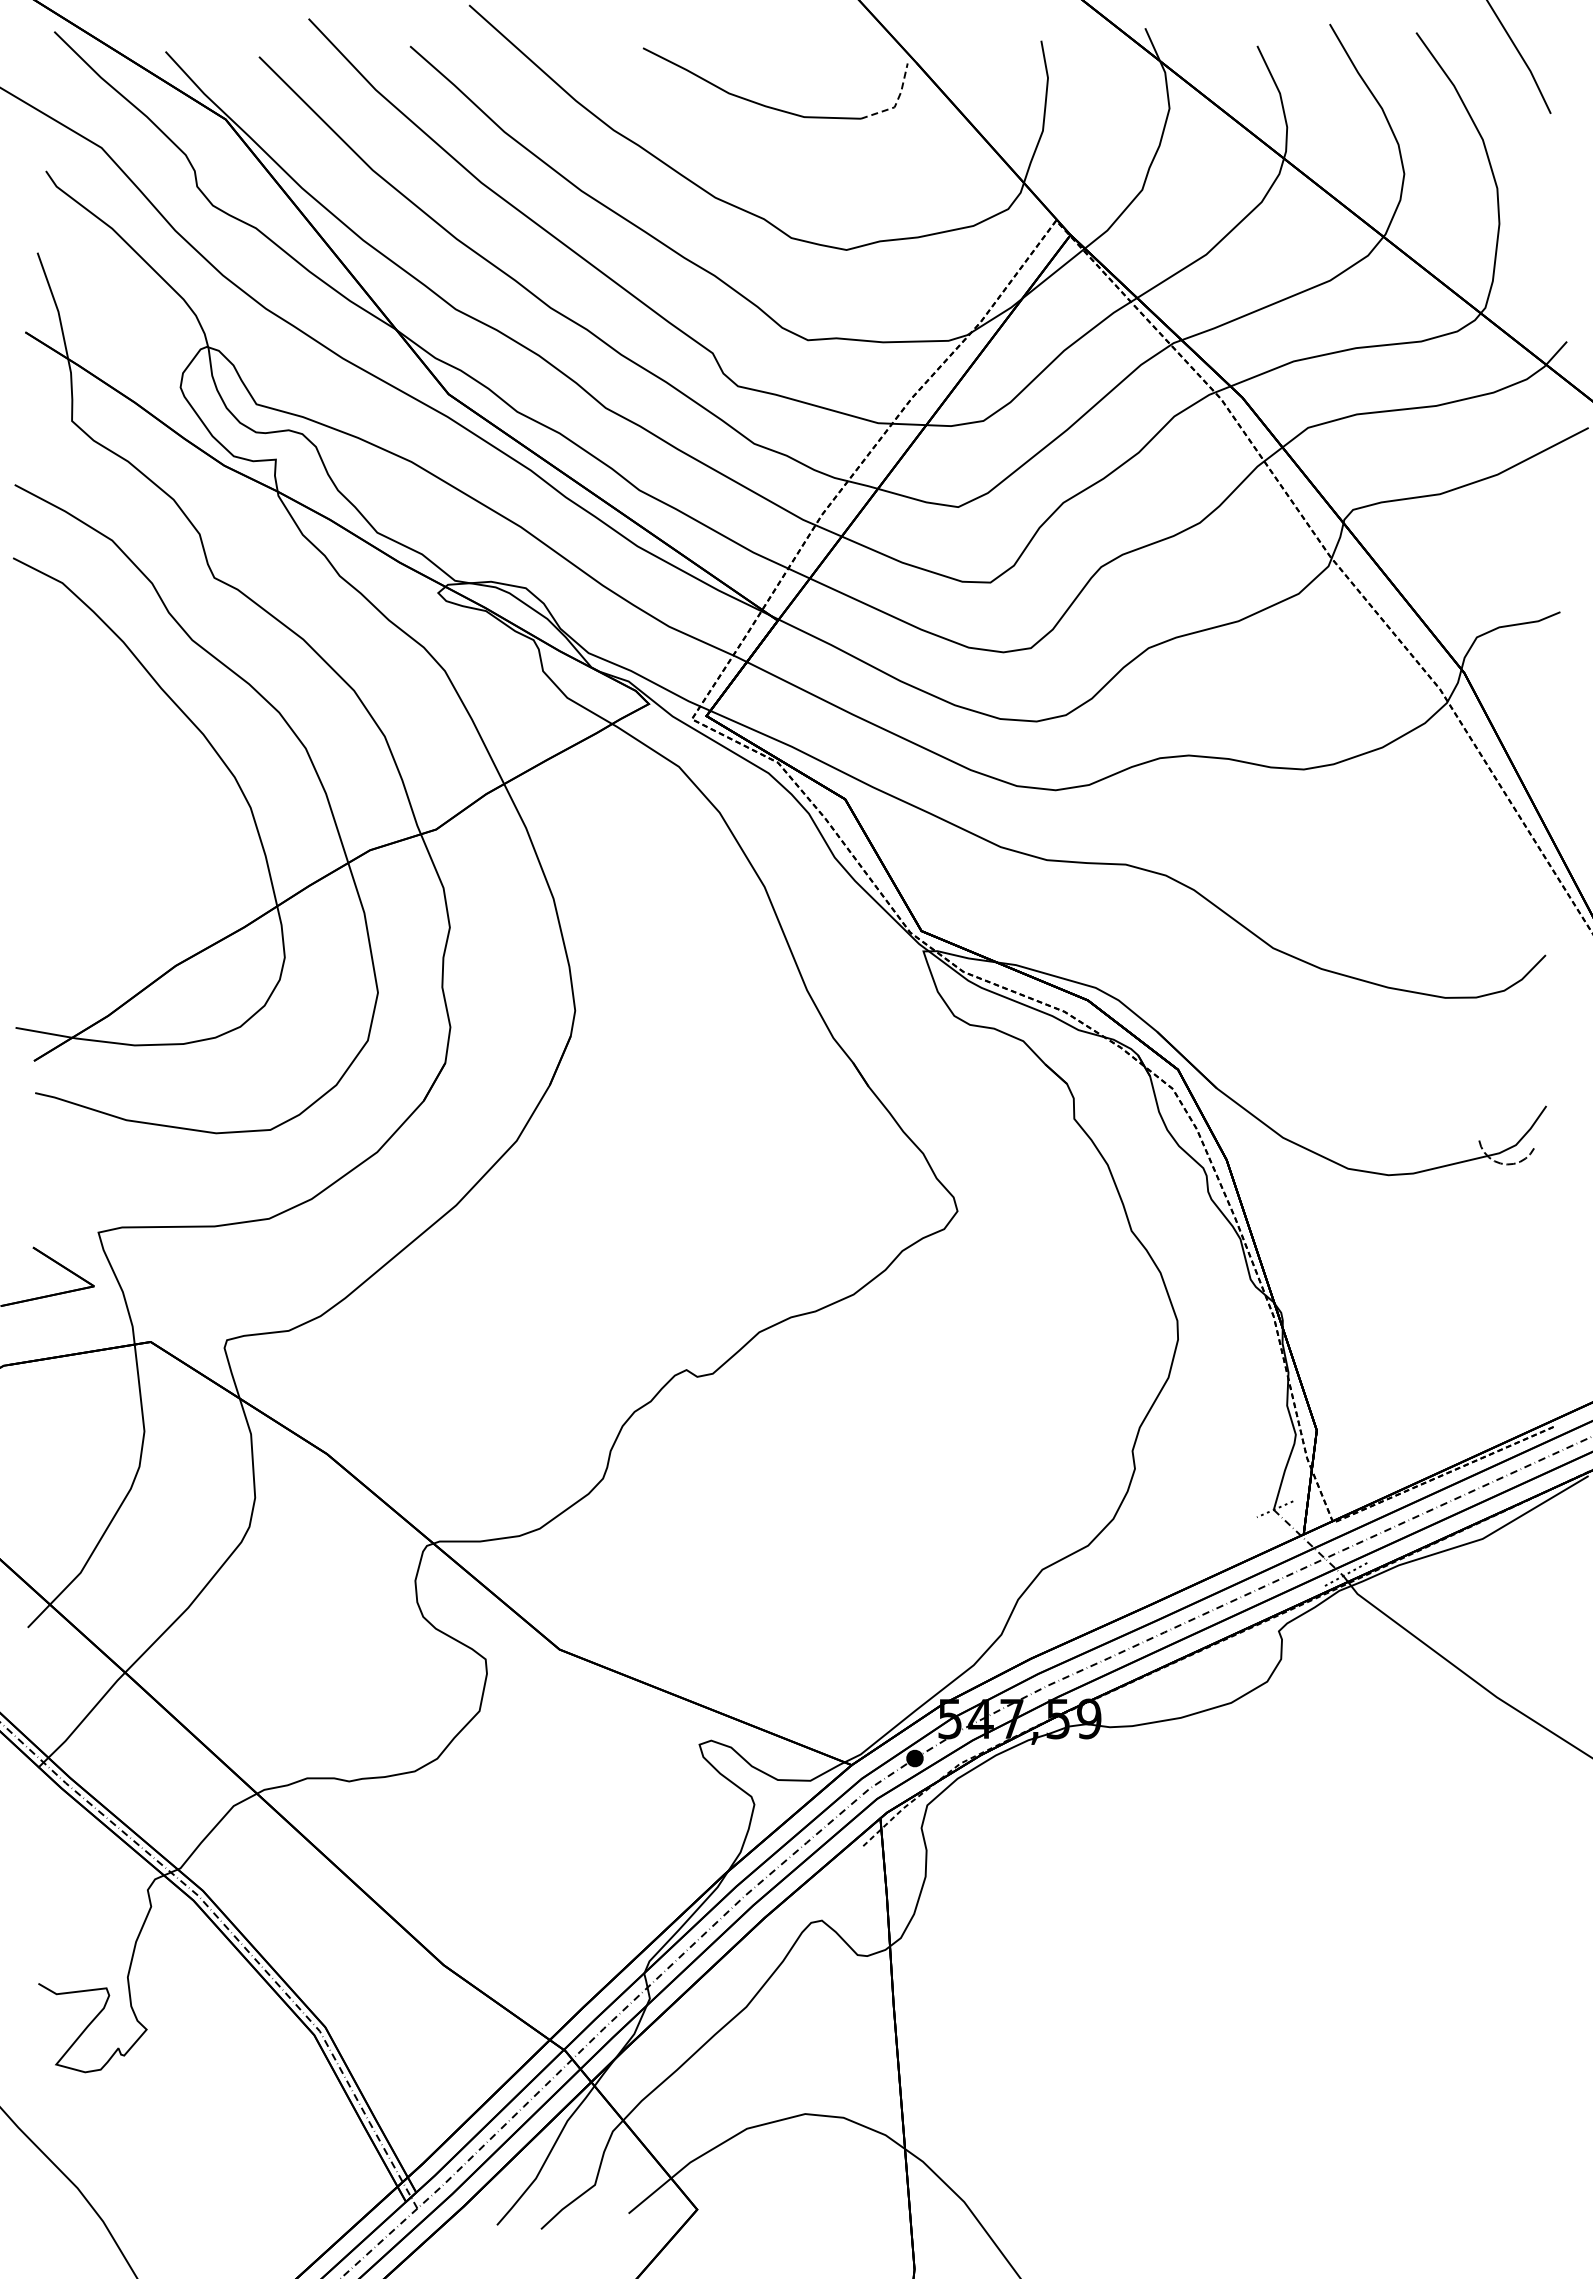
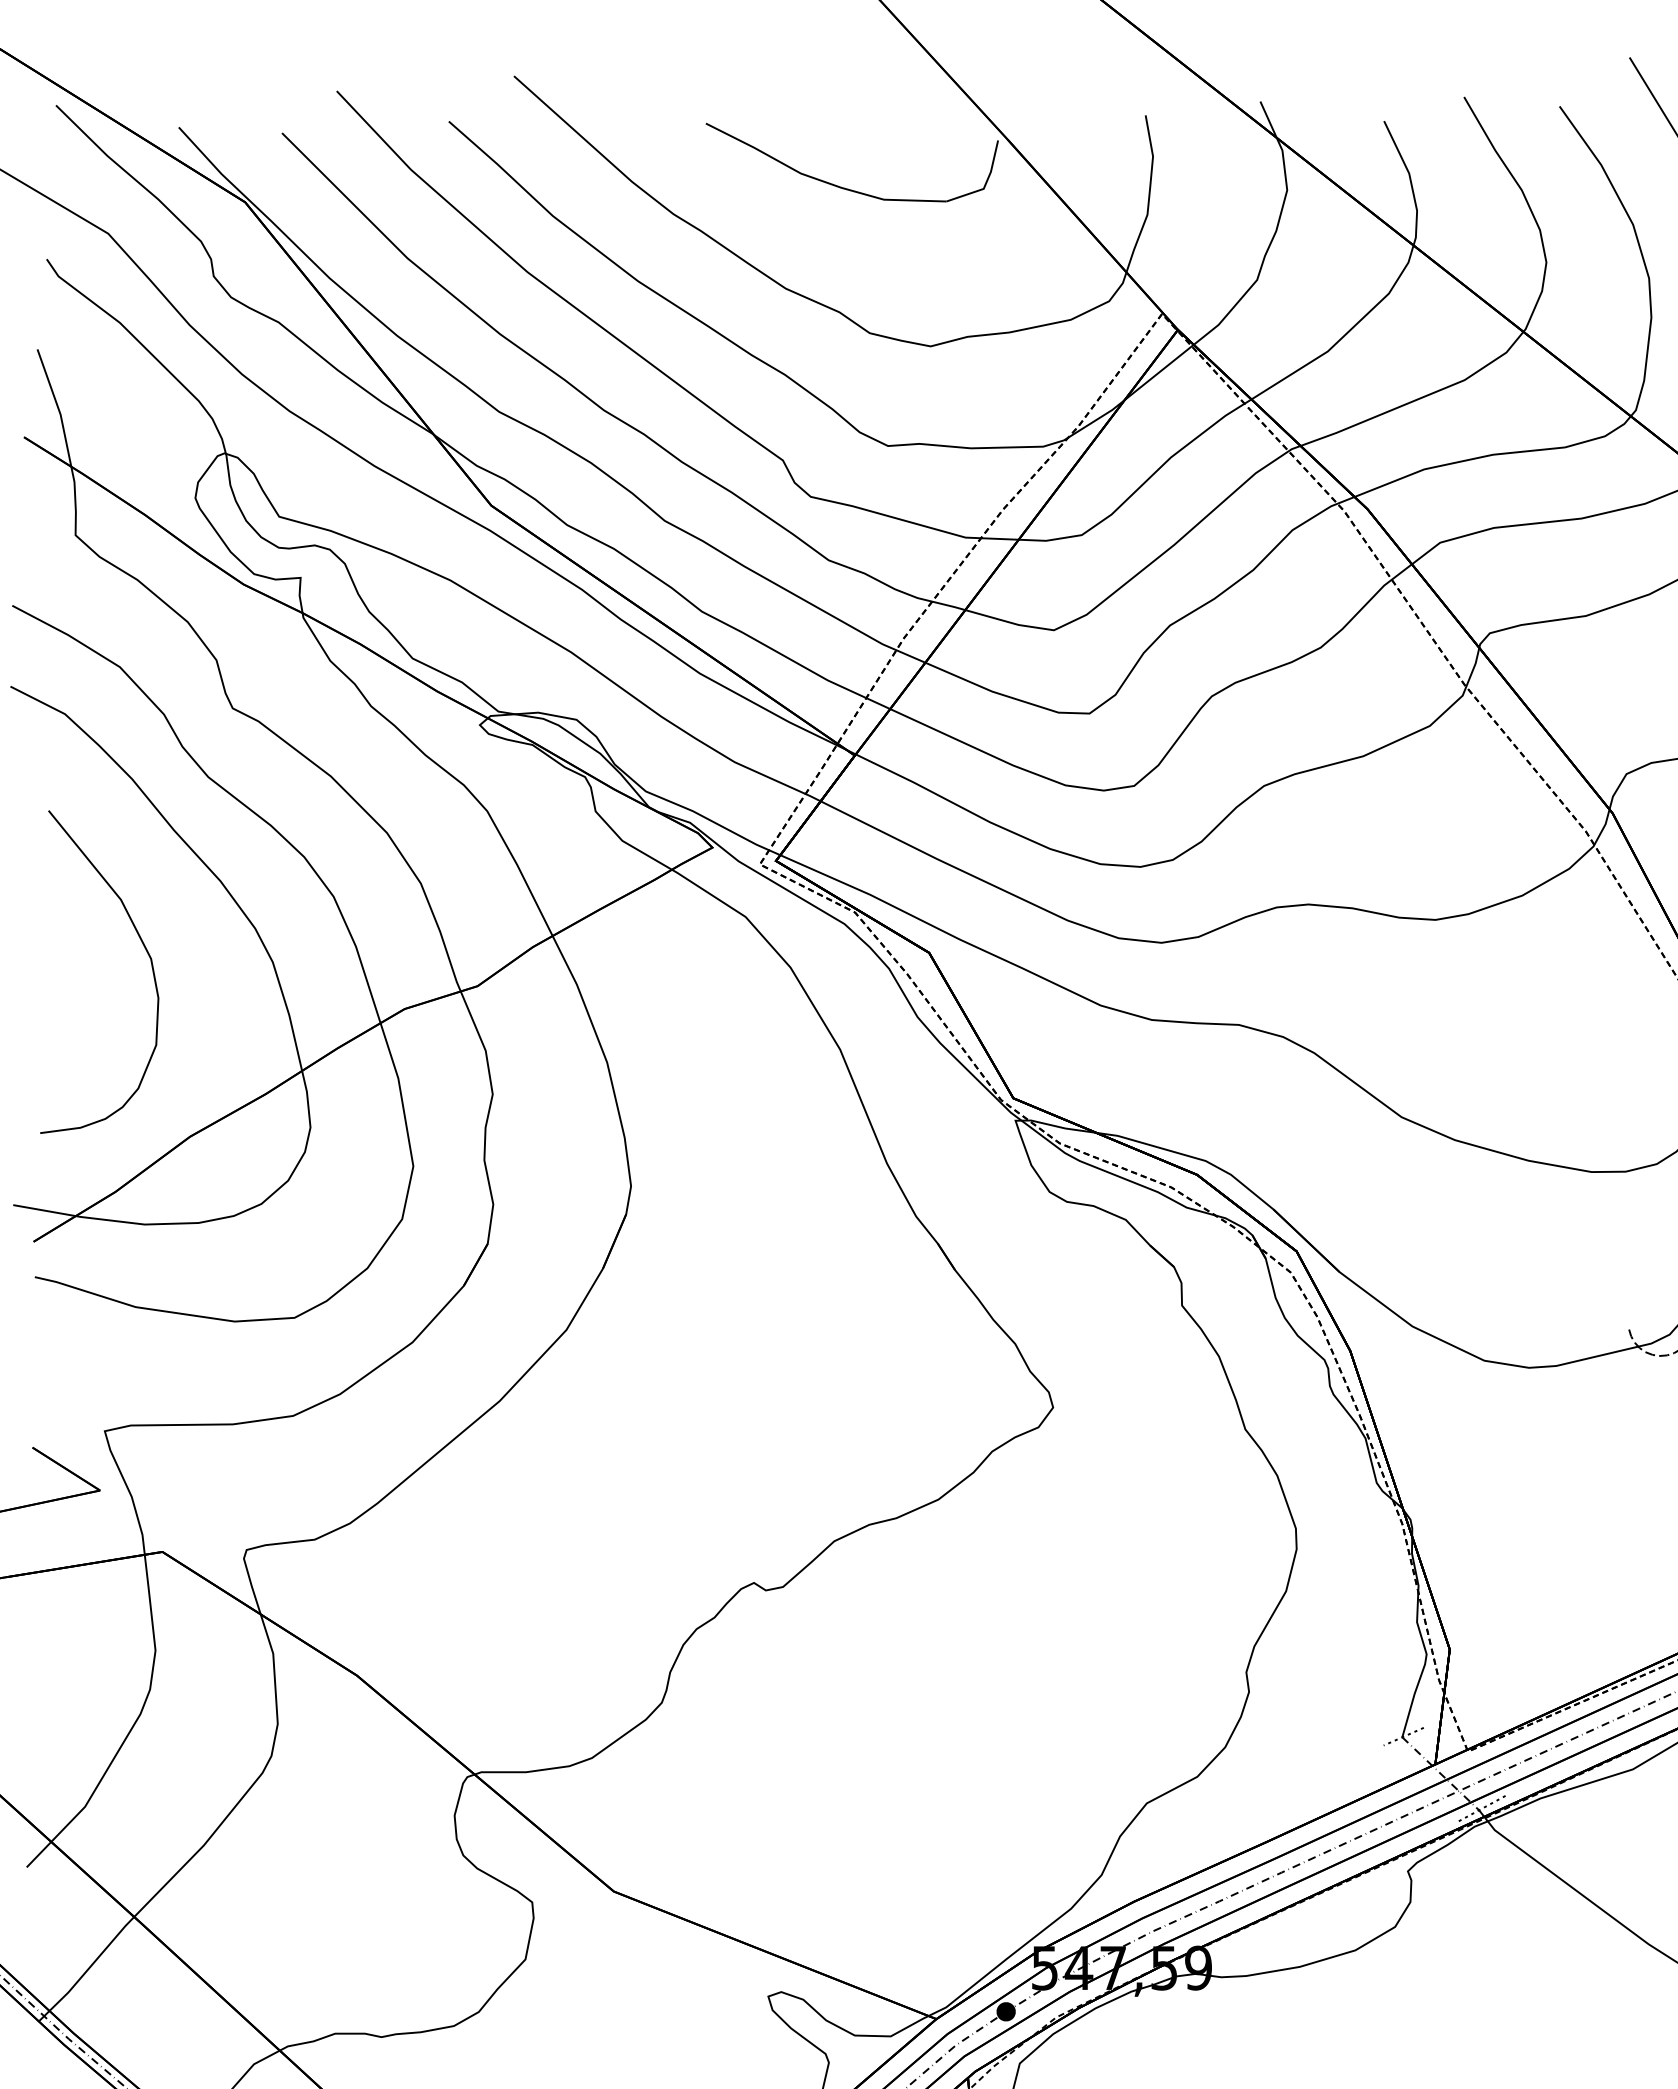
line: (896, 101) -> (985, 182), dashed -> solid
curve: (134, 795) -> (144, 948), added

